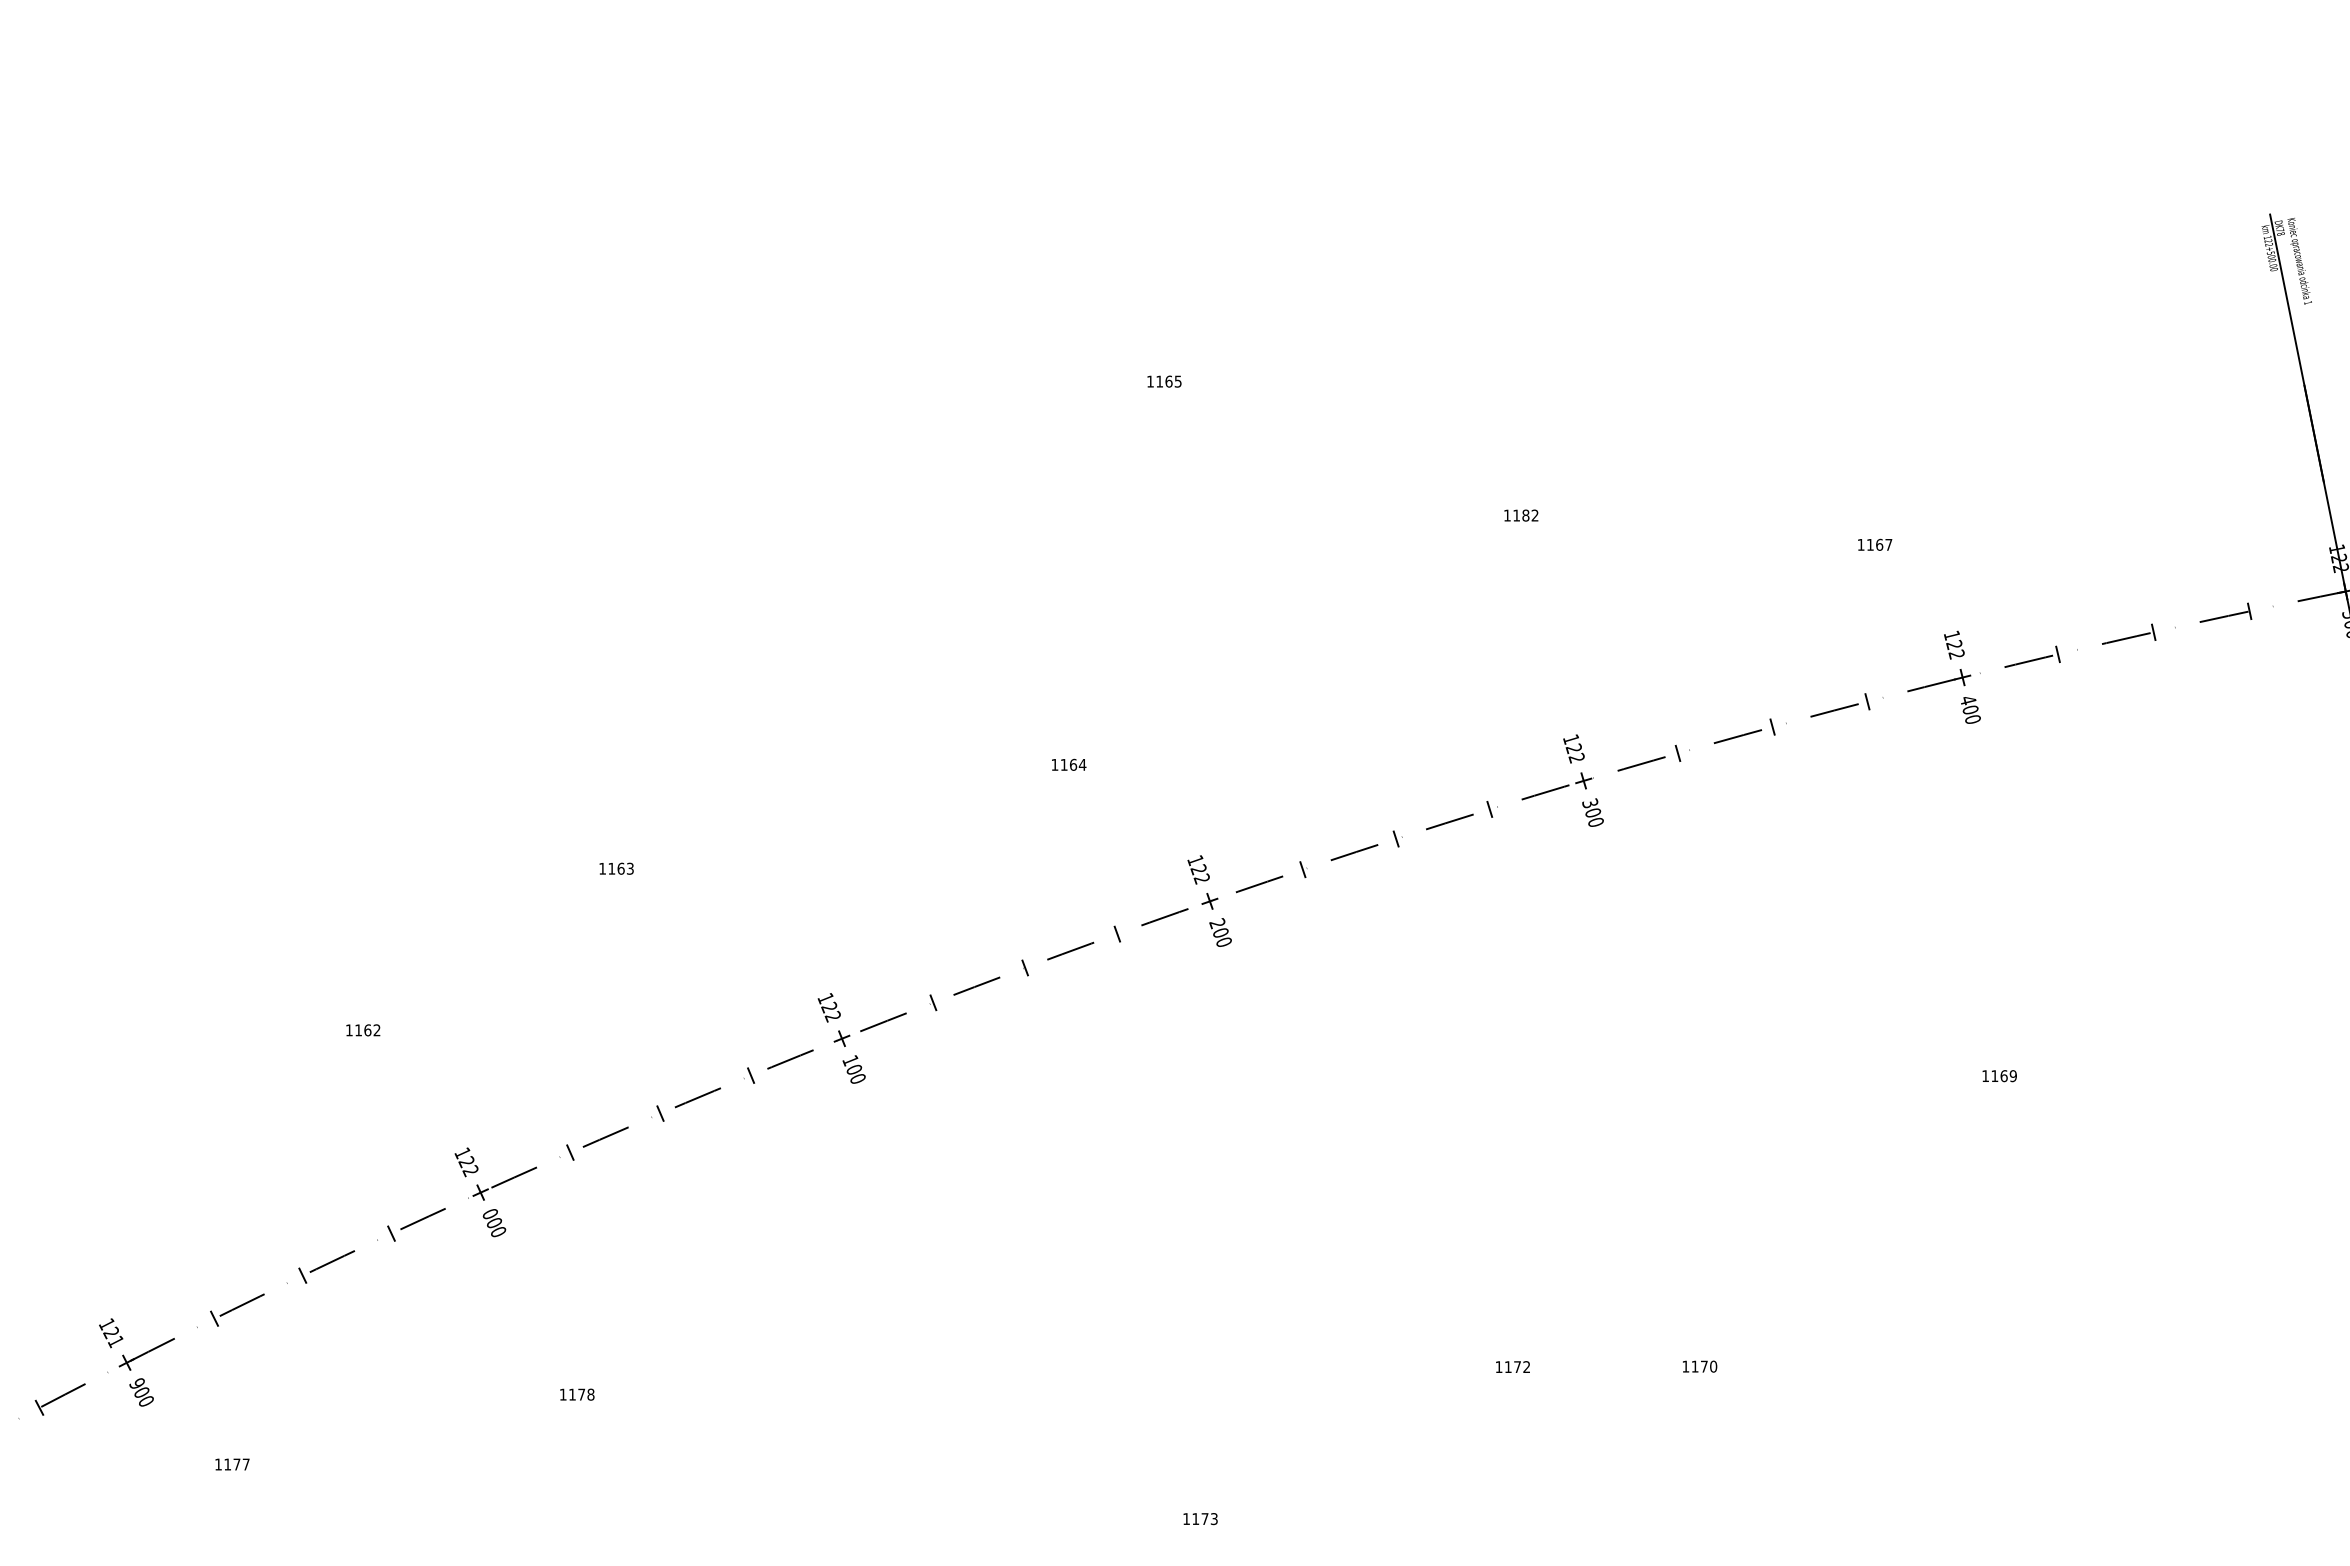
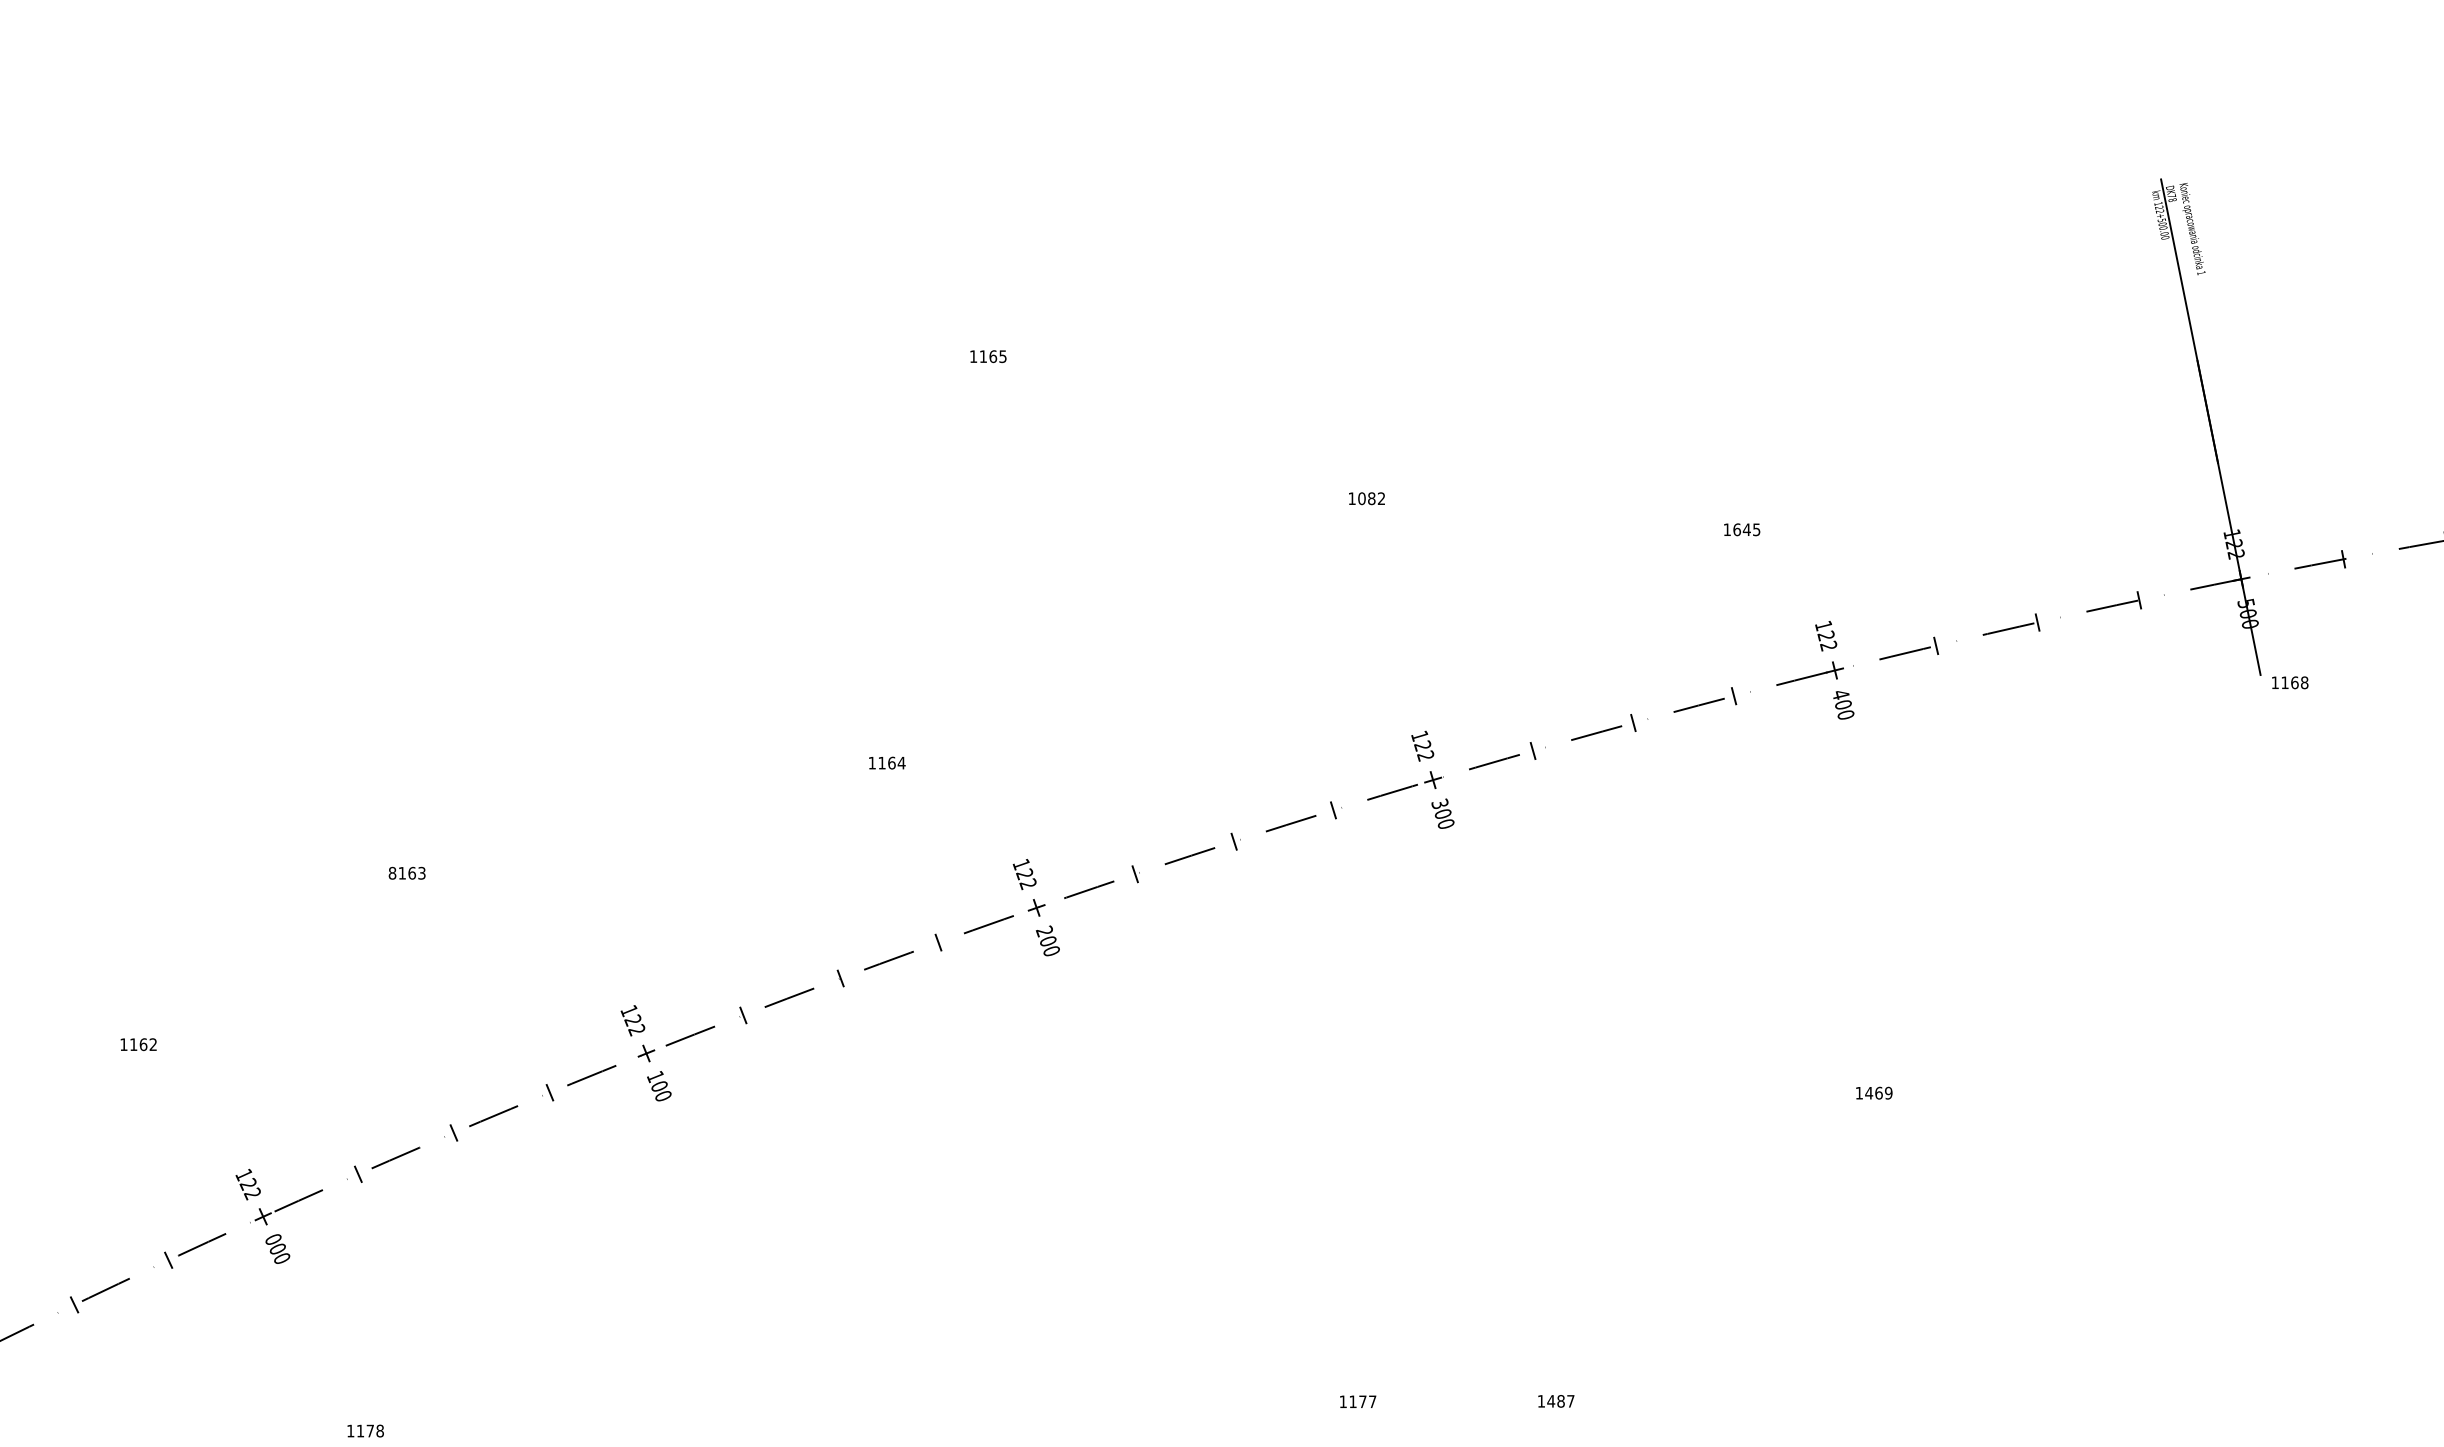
text: (1516, 515) -> (1361, 498), 1182 -> 1082
text: (1879, 544) -> (1746, 529), 1167 -> 1645
text: (602, 868) -> (392, 873), 1163 -> 8163
text: (1994, 1075) -> (1868, 1092), 1169 -> 1469
text: (1526, 1366) -> (1372, 1401), 1172 -> 1177
text: (1704, 1366) -> (1561, 1401), 1170 -> 1487

